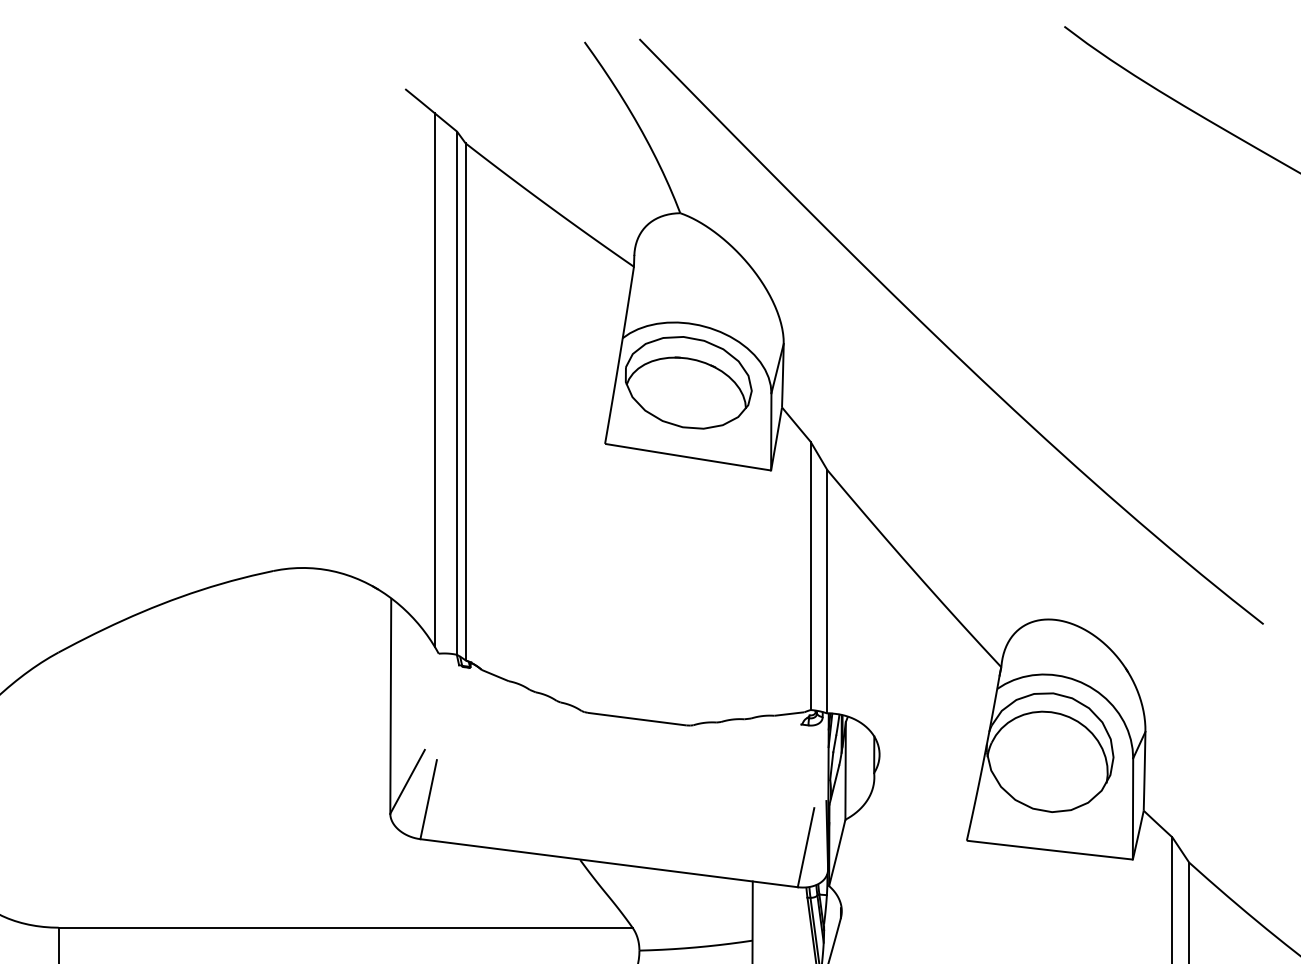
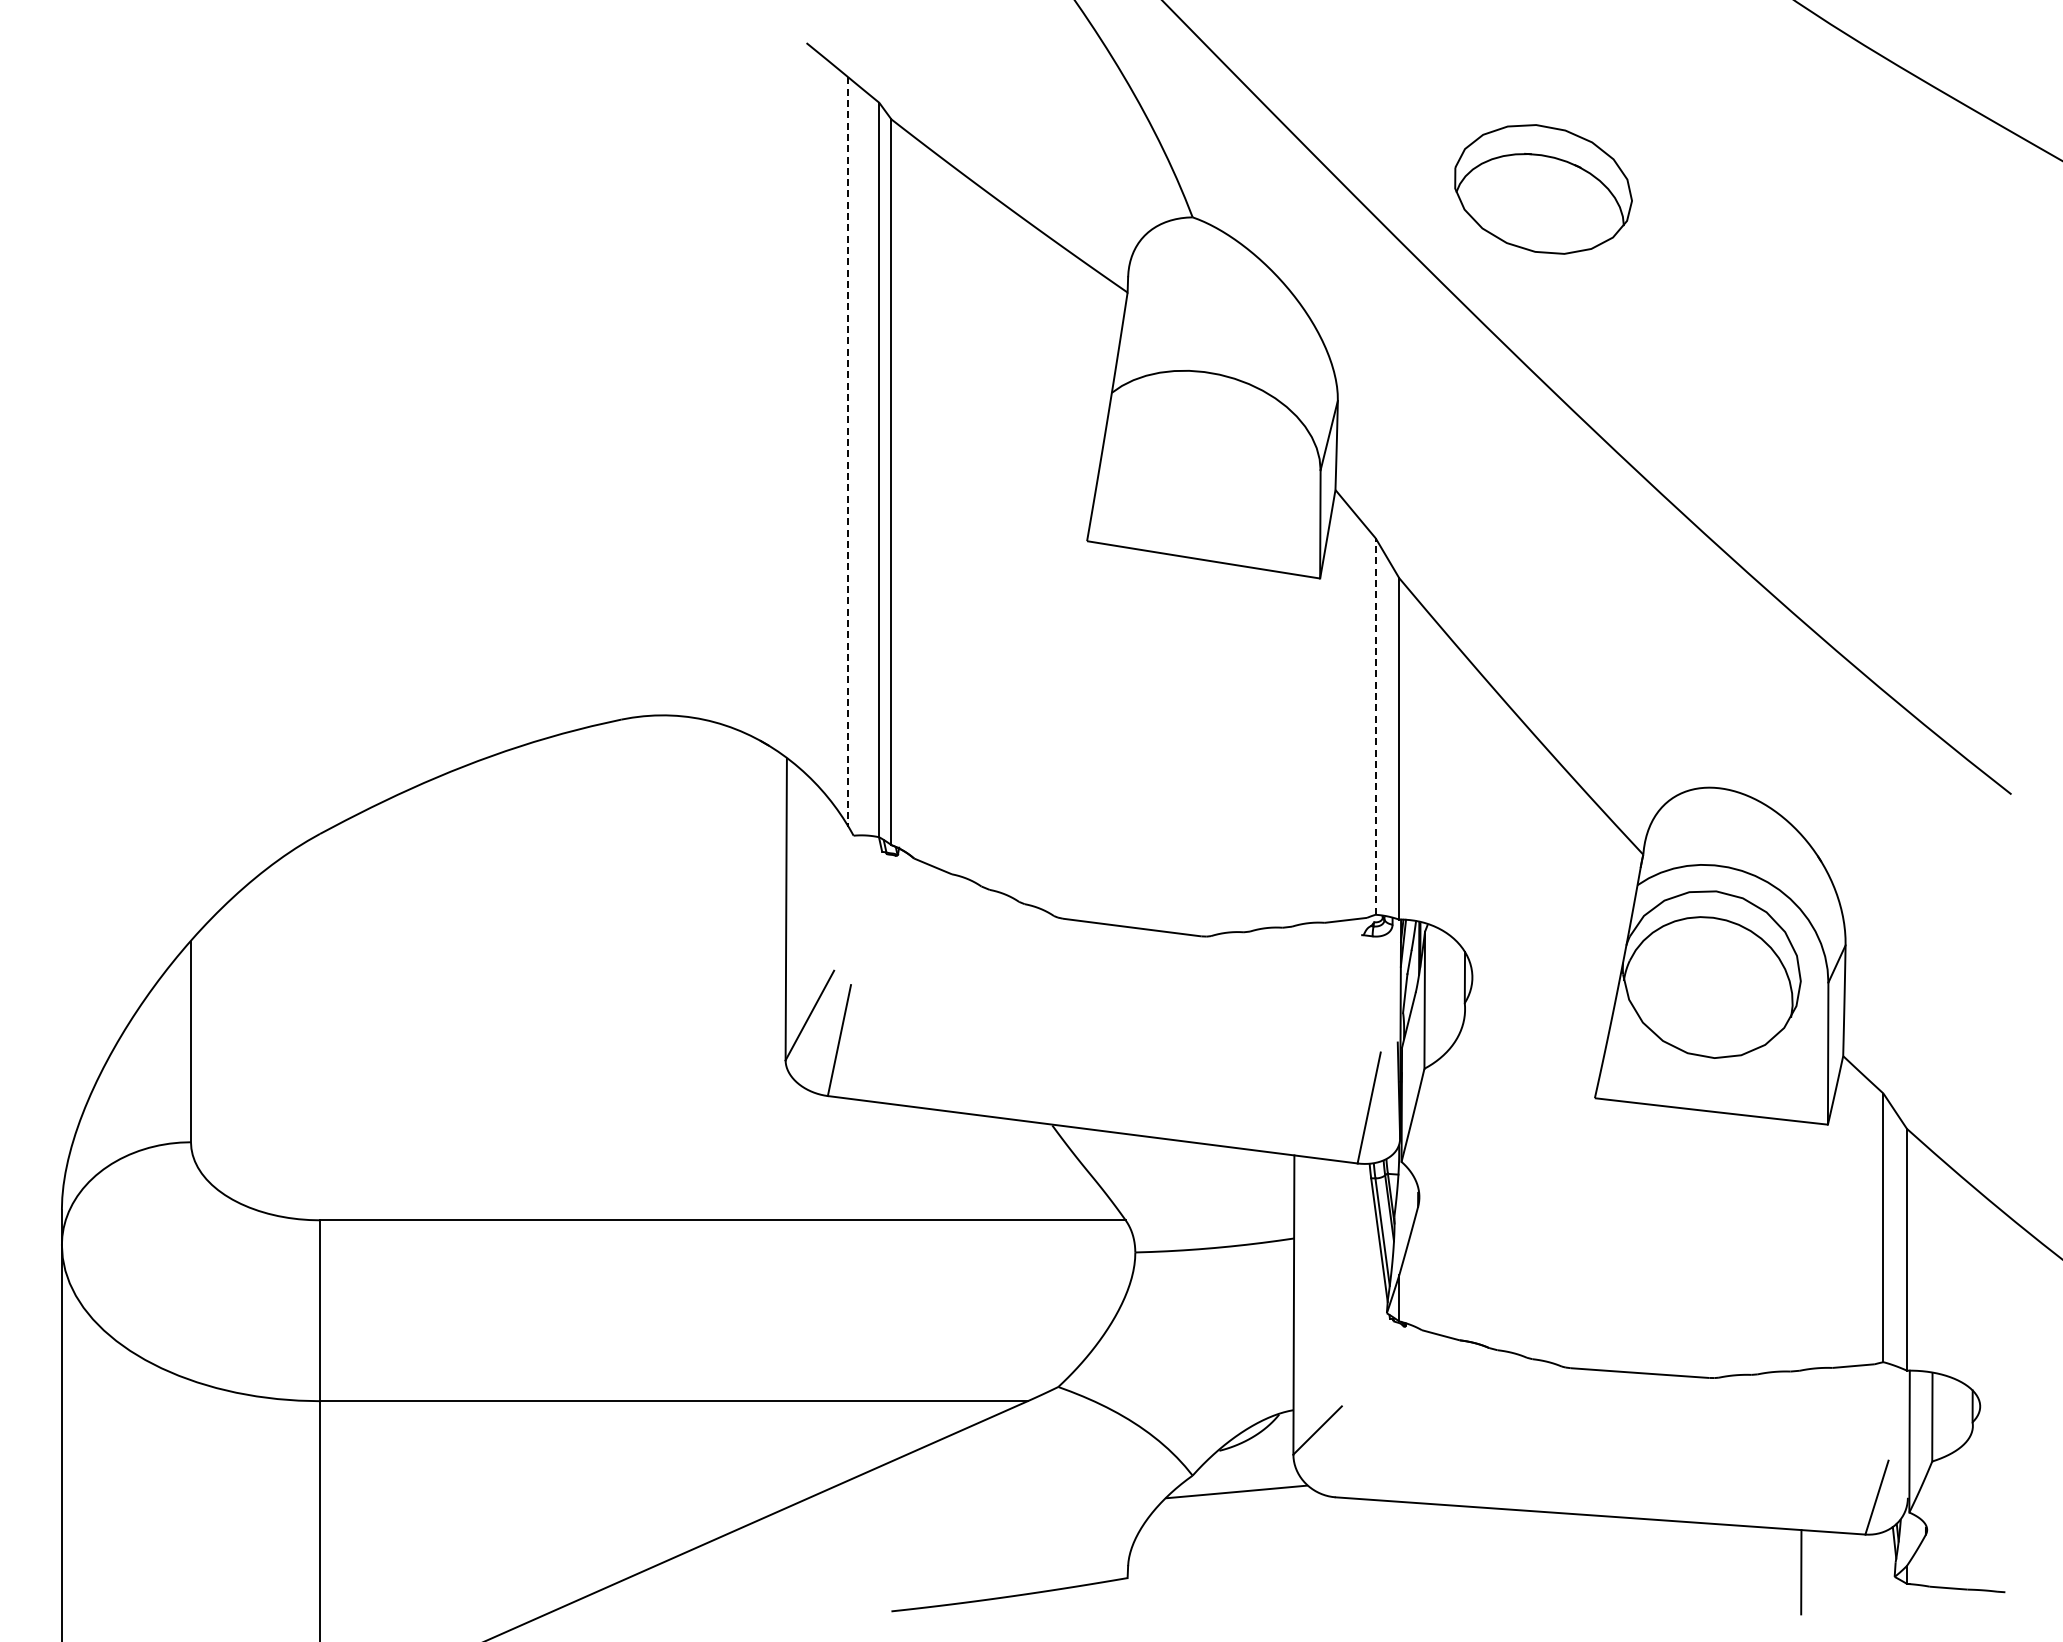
line: (435, 380) -> (848, 451), solid -> dashed
part: (688, 382) -> (1543, 189), moved
line: (810, 575) -> (1375, 726), solid -> dashed

